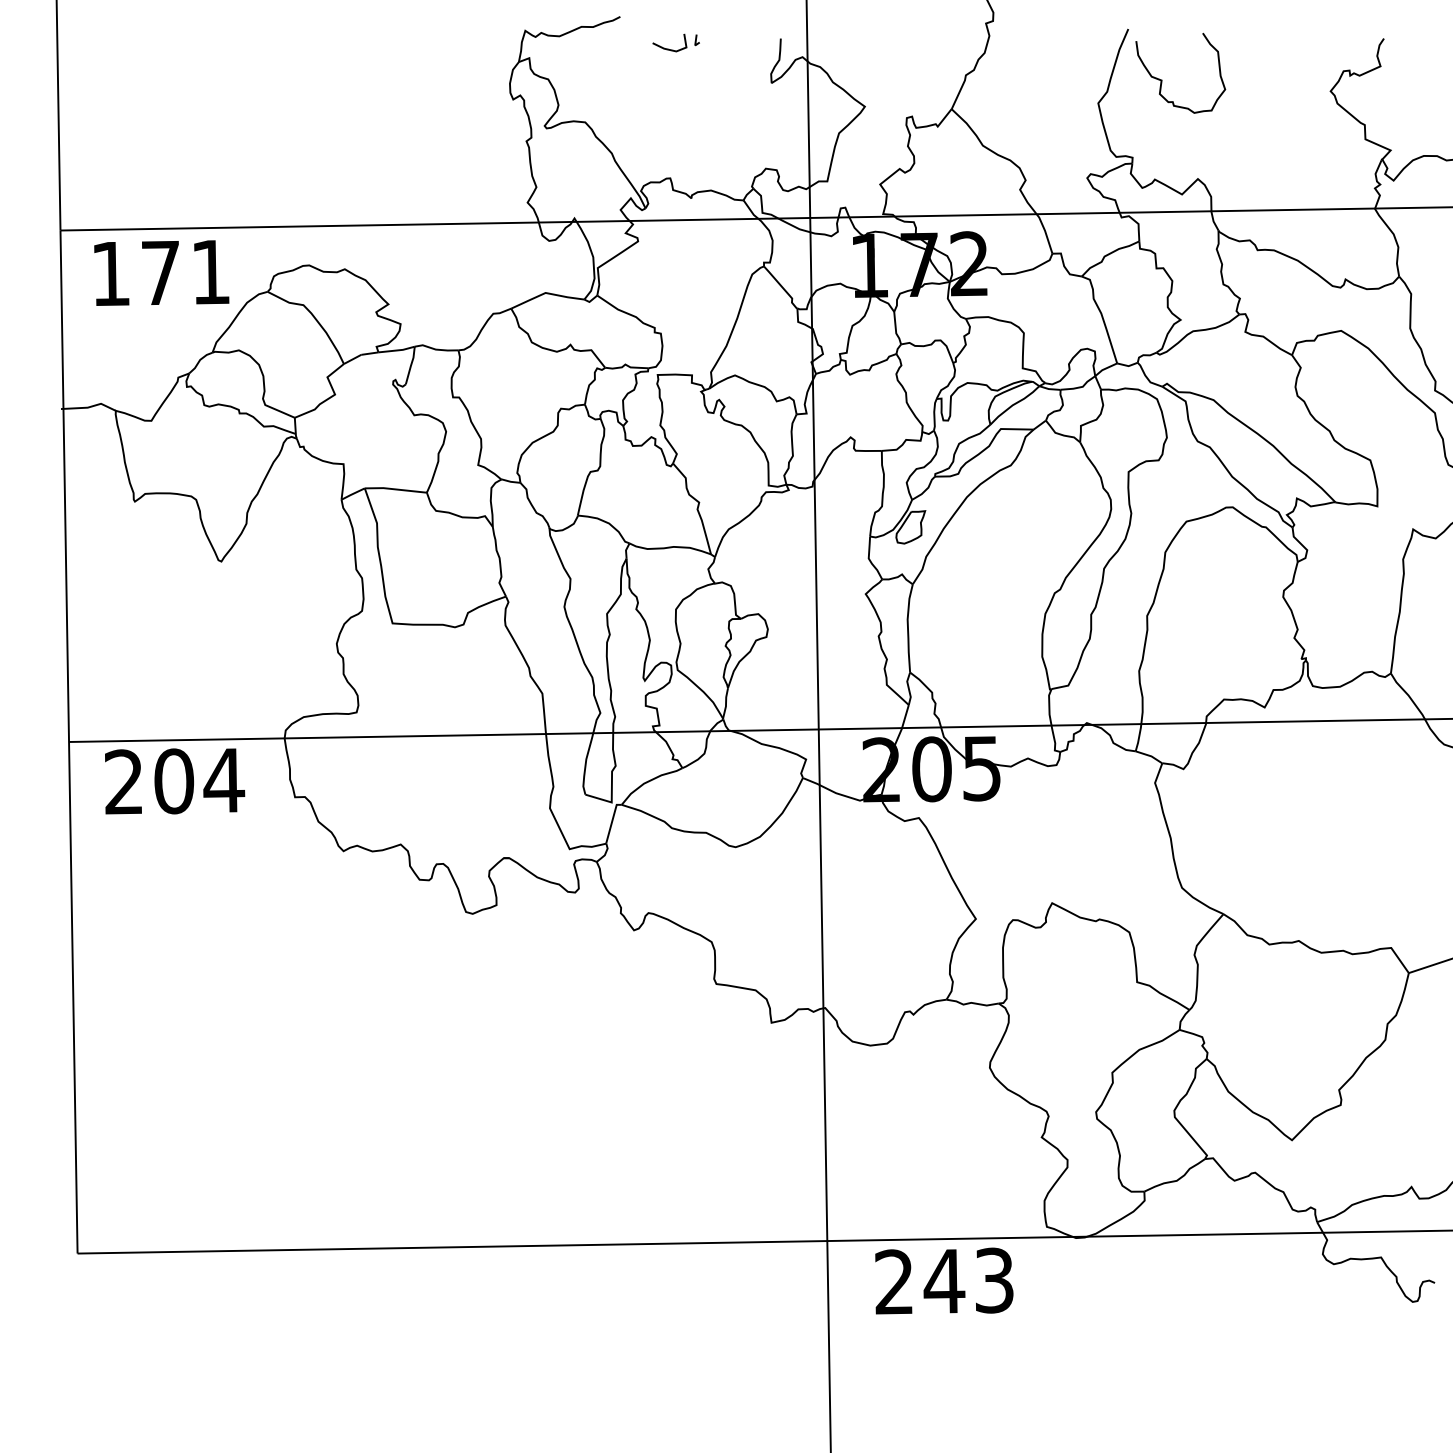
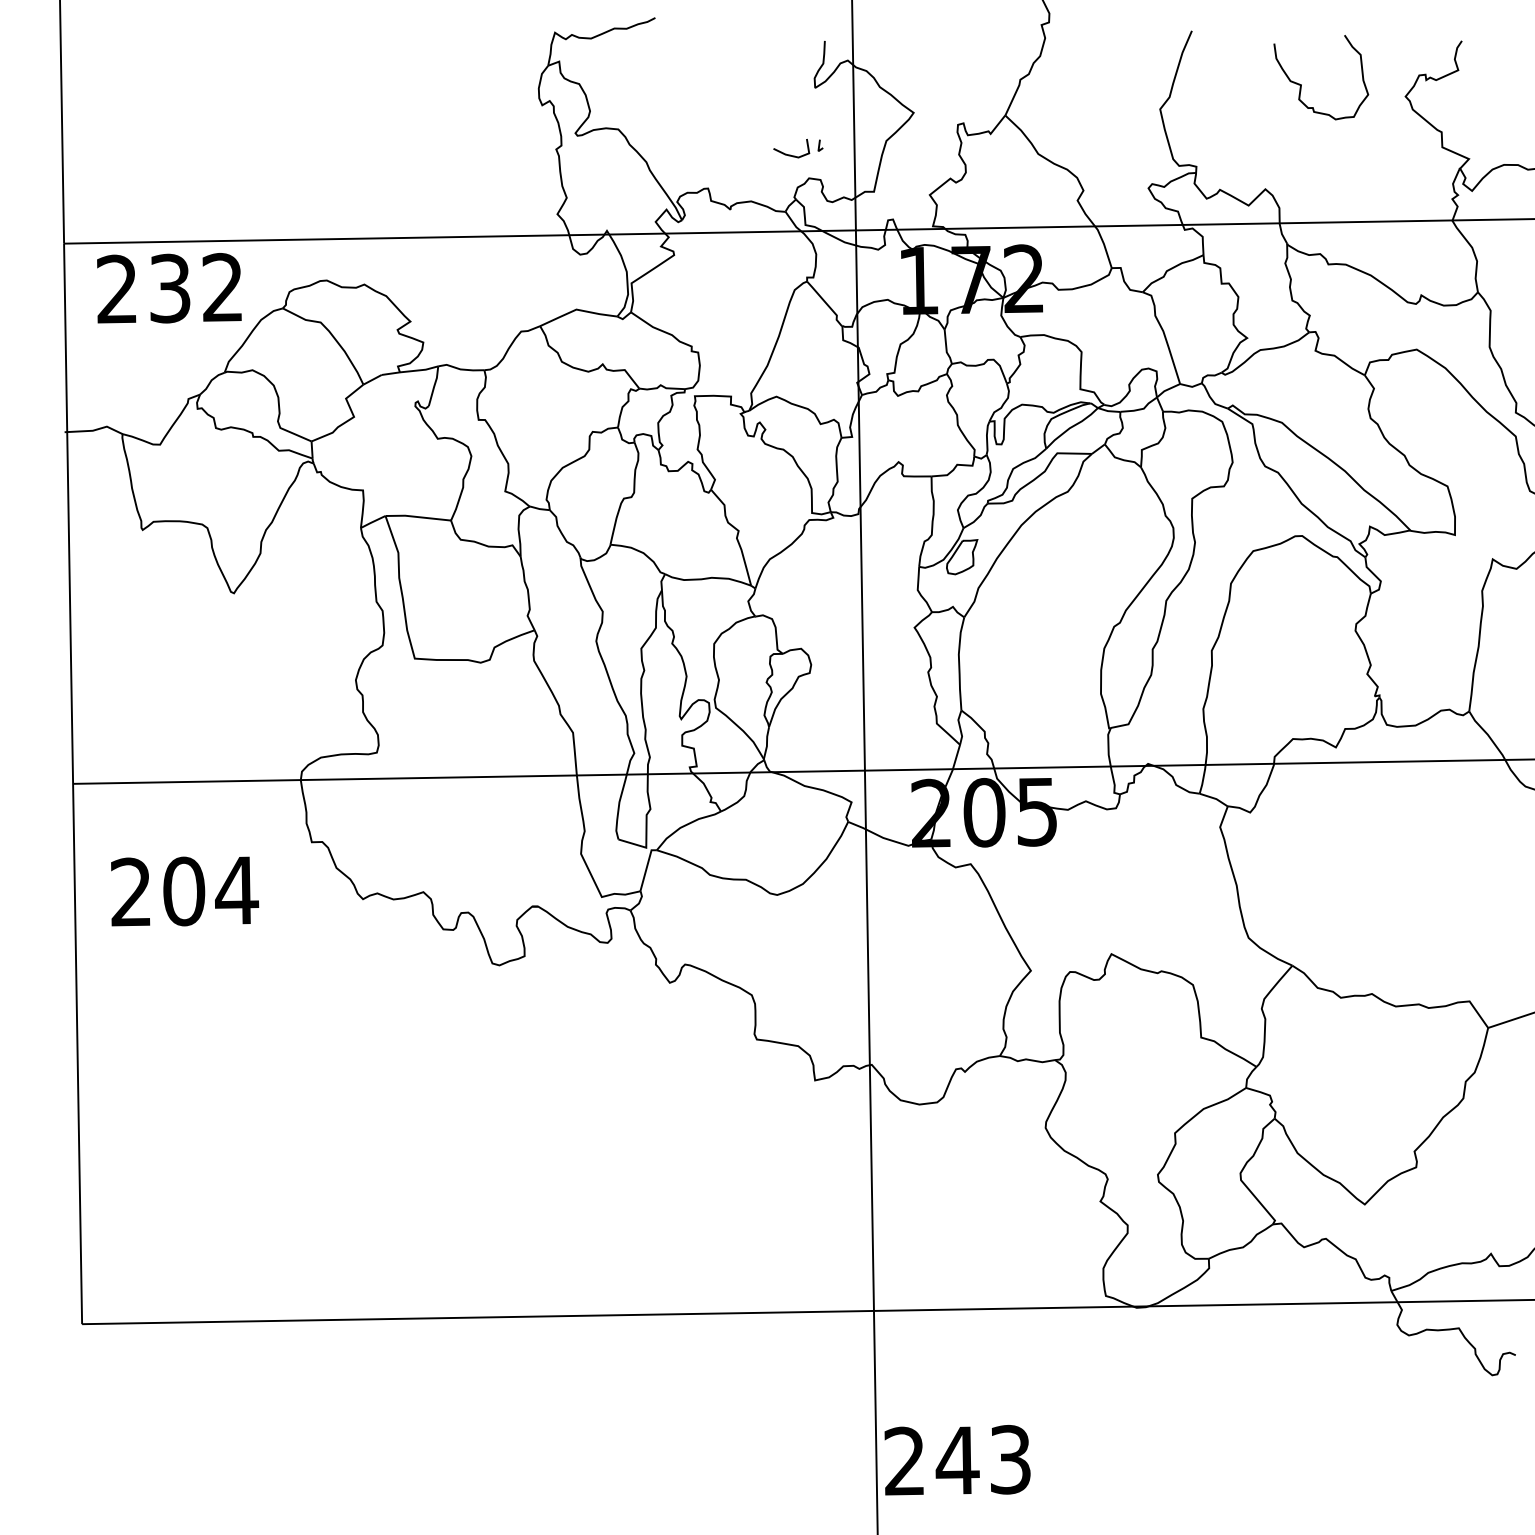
part: (678, 49) -> (800, 155), moved
curve: (1162, 79) -> (1301, 84), moved
text: (160, 272) -> (169, 288), 171 -> 232
text: (175, 781) -> (185, 891), moved
text: (944, 1281) -> (957, 1460), moved

